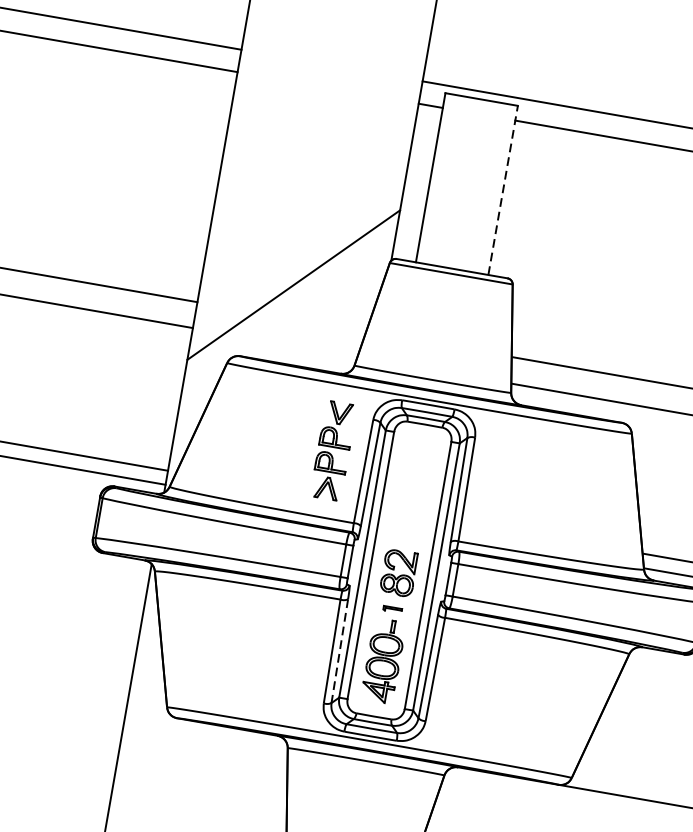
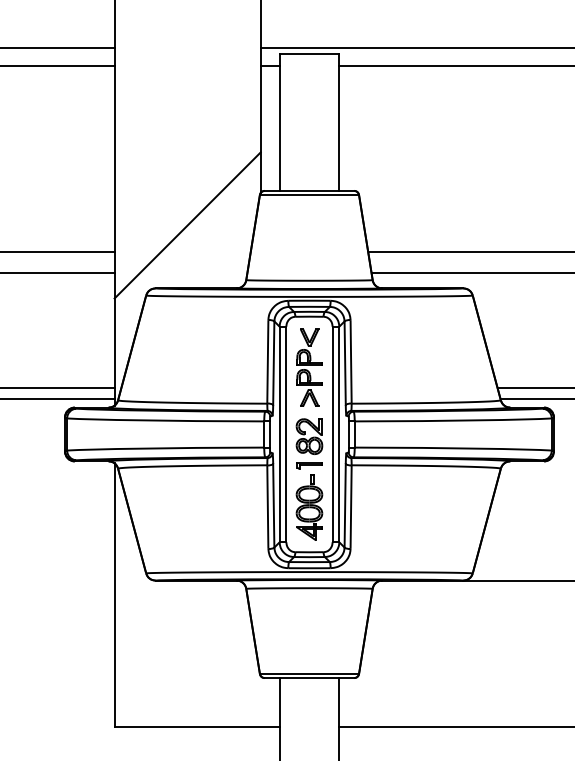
line: (502, 190) -> (338, 122), dashed -> solid
part: (333, 450) -> (309, 367), moved
part: (392, 608) -> (309, 465), size x1.67
line: (339, 650) -> (273, 505), dashed -> solid

